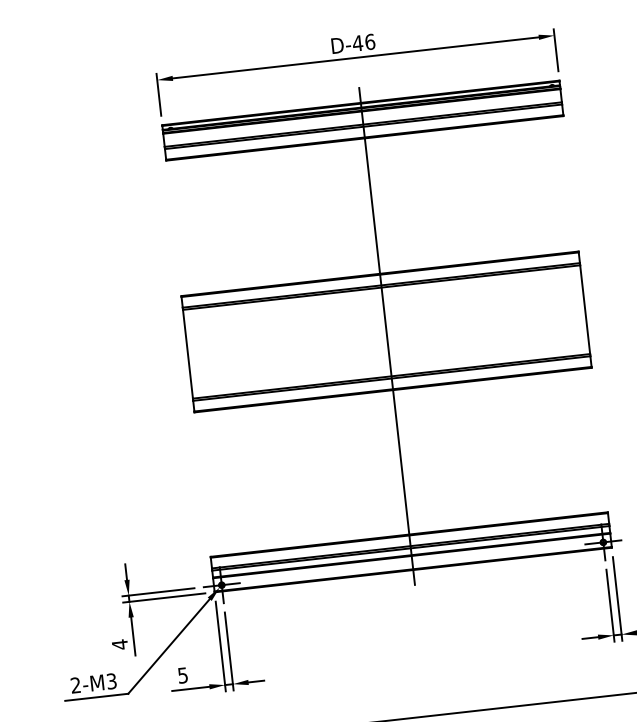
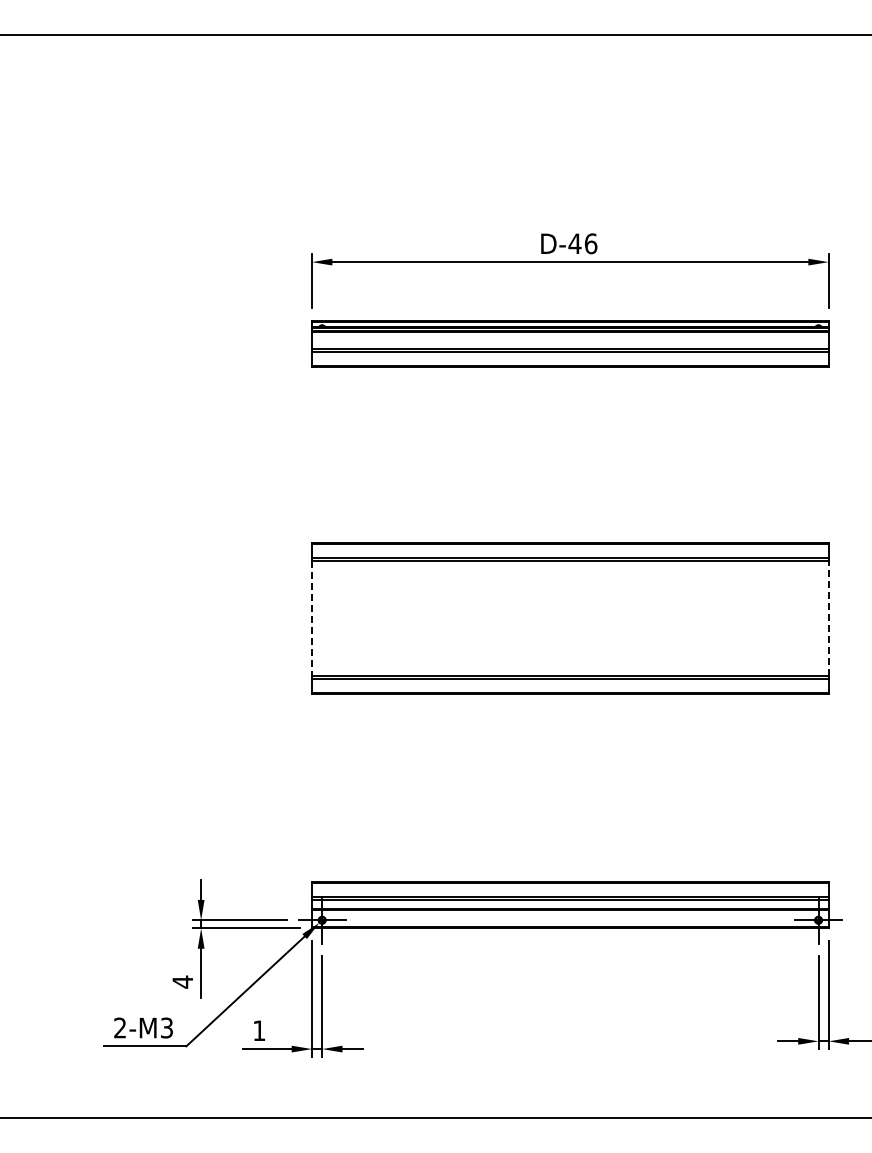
line: (584, 309) -> (828, 618), solid -> dashed
line: (387, 336) -> (570, 624), removed
line: (188, 354) -> (312, 618), solid -> dashed
text: (183, 675) -> (259, 1030), 5 -> 1

